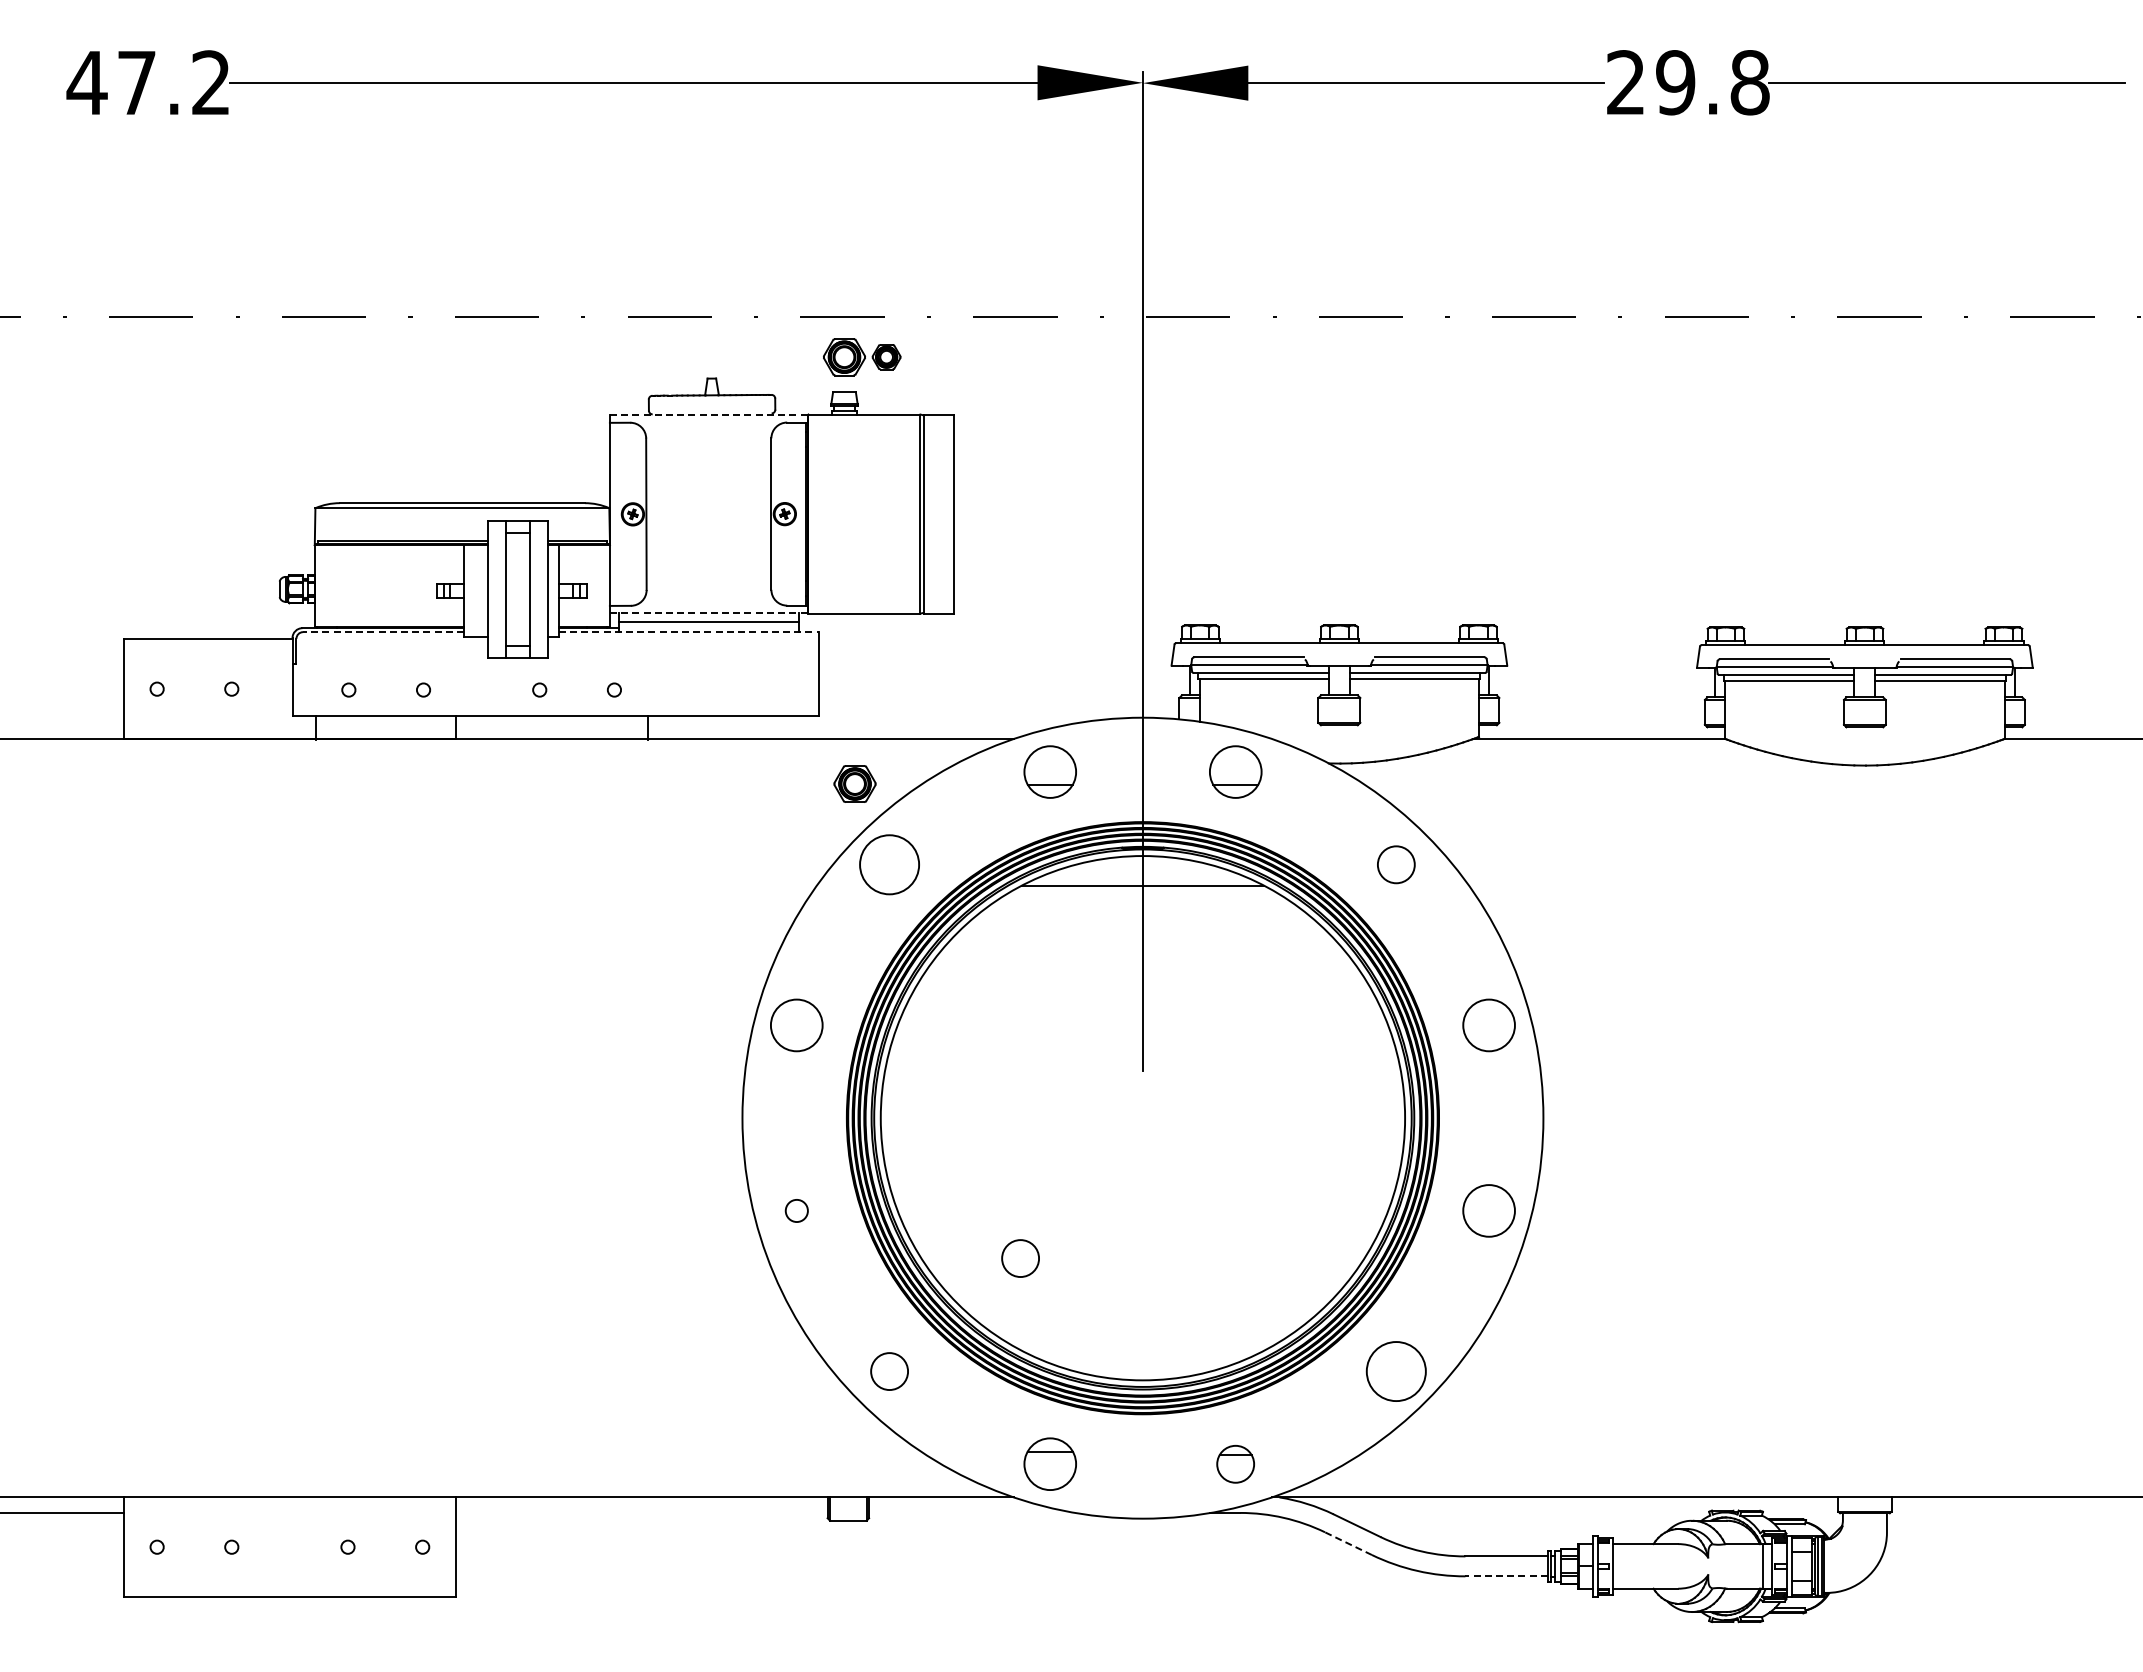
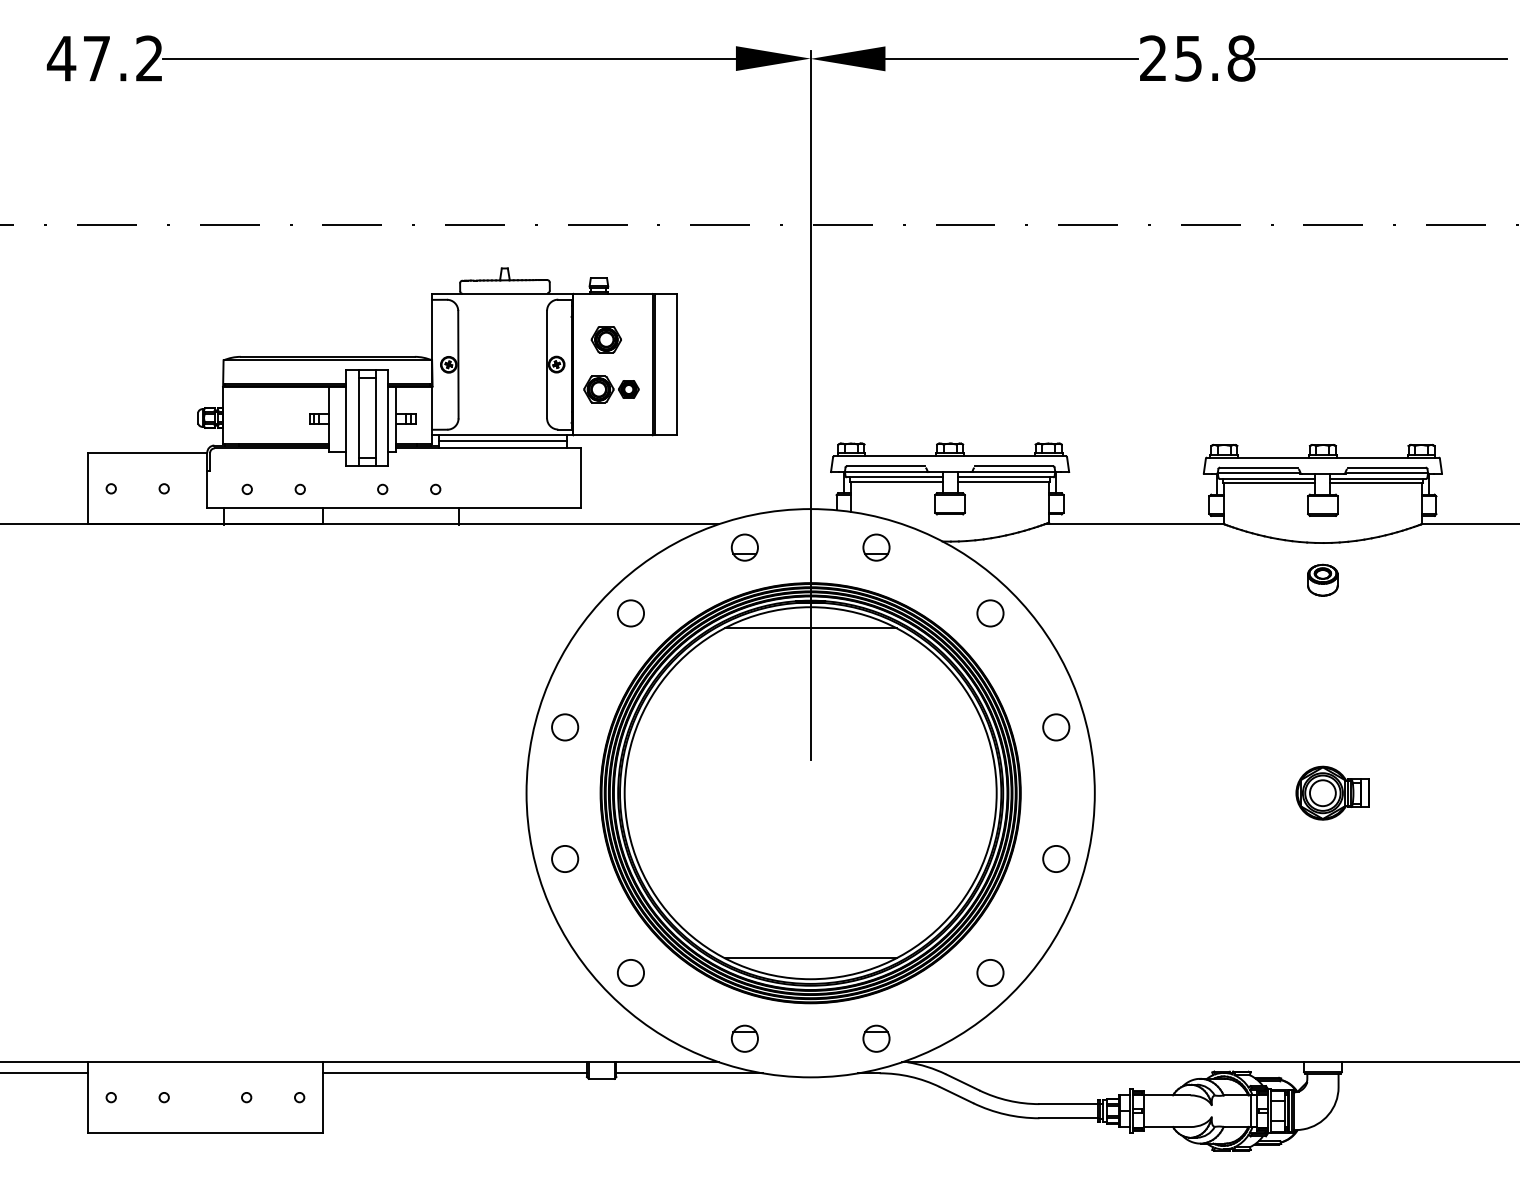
text: (1675, 82) -> (1188, 58), 29.8 -> 25.8
part: (862, 357) -> (611, 389), moved
line: (708, 414) -> (502, 293), dashed -> solid
line: (708, 612) -> (502, 434), dashed -> solid
line: (383, 632) -> (271, 448), dashed -> solid
line: (689, 632) -> (488, 448), dashed -> solid
part: (1049, 771) -> (744, 547), size x0.71
part: (1235, 771) -> (876, 547), size x0.71
part: (854, 783) -> (606, 339), moved
part: (1864, 817) -> (1322, 579), added
circle: (889, 864) -> (630, 613), size x0.62
circle: (796, 1025) -> (564, 727), size x0.71
circle: (1488, 1025) -> (1055, 727), size x0.71
part: (1878, 1117) -> (1332, 792), added
circle: (796, 1210) -> (564, 858), size x1.67
circle: (1488, 1210) -> (1055, 858), size x0.71
circle: (1020, 1258) -> (723, 892), removed
line: (1142, 1350) -> (810, 958), added
circle: (1395, 1371) -> (989, 972), size x0.62
part: (1049, 1464) -> (744, 1038), size x0.71
line: (641, 1512) -> (454, 1072), added
line: (972, 1512) -> (689, 1072), added
line: (1348, 1543) -> (956, 1094), dashed -> solid
line: (1506, 1576) -> (1068, 1118), dashed -> solid

